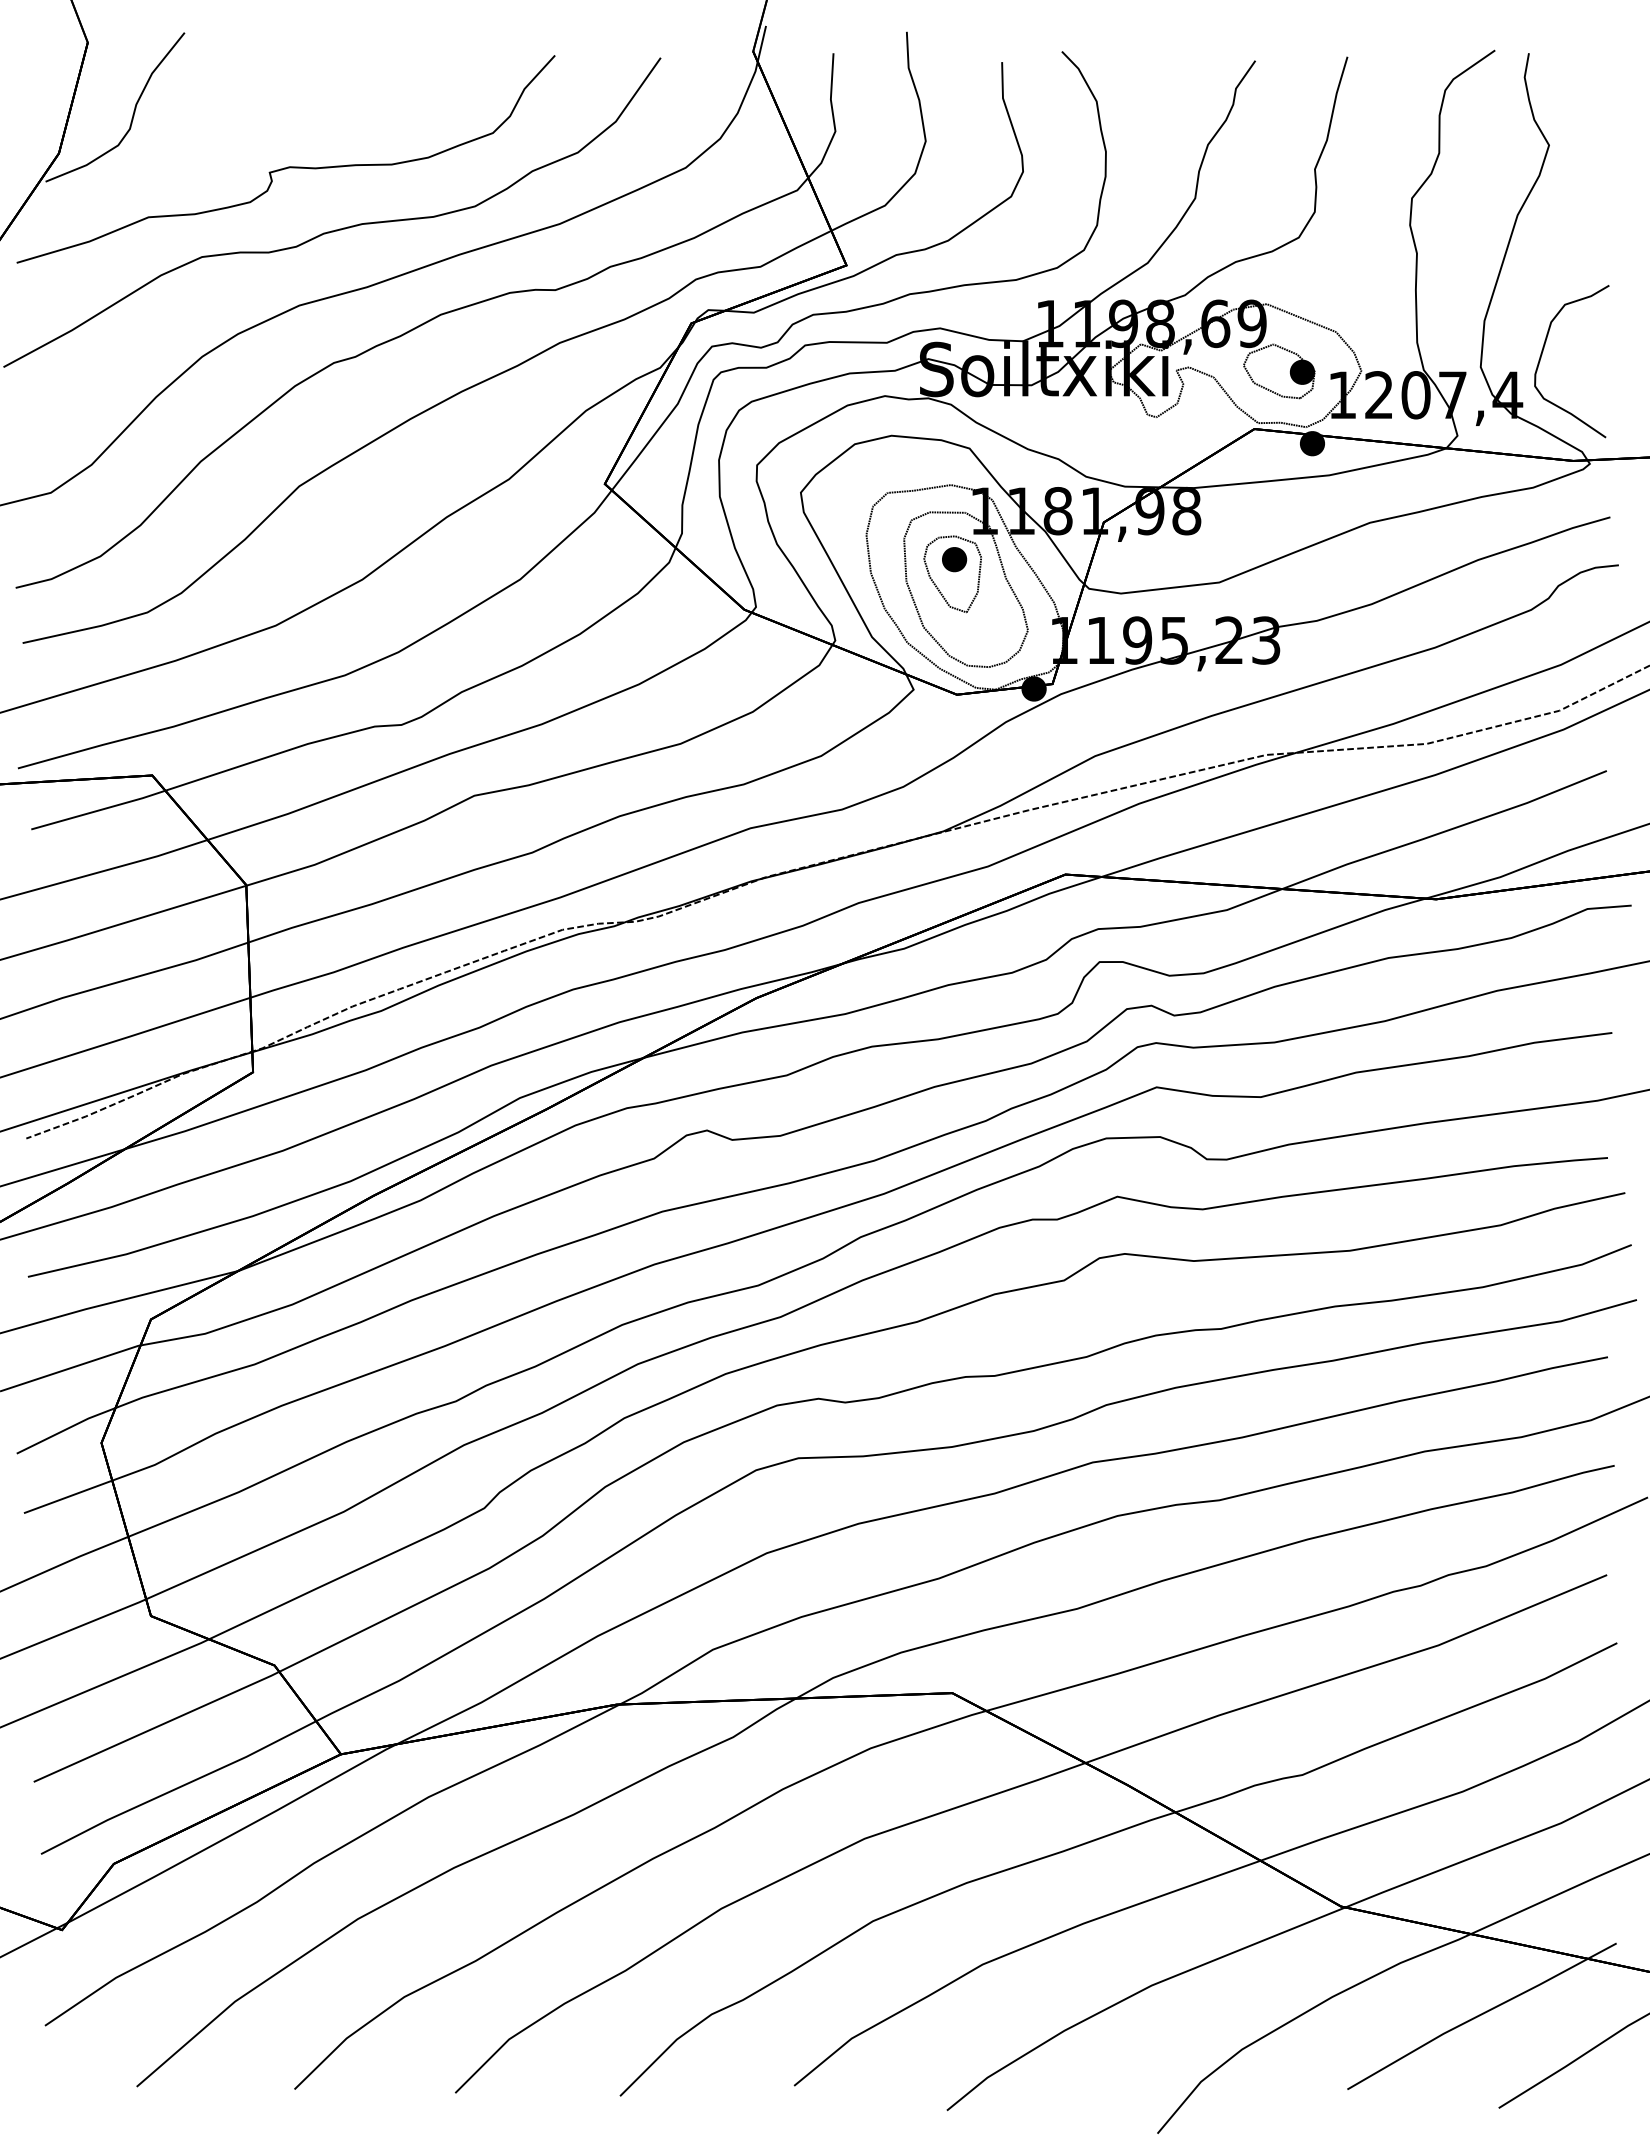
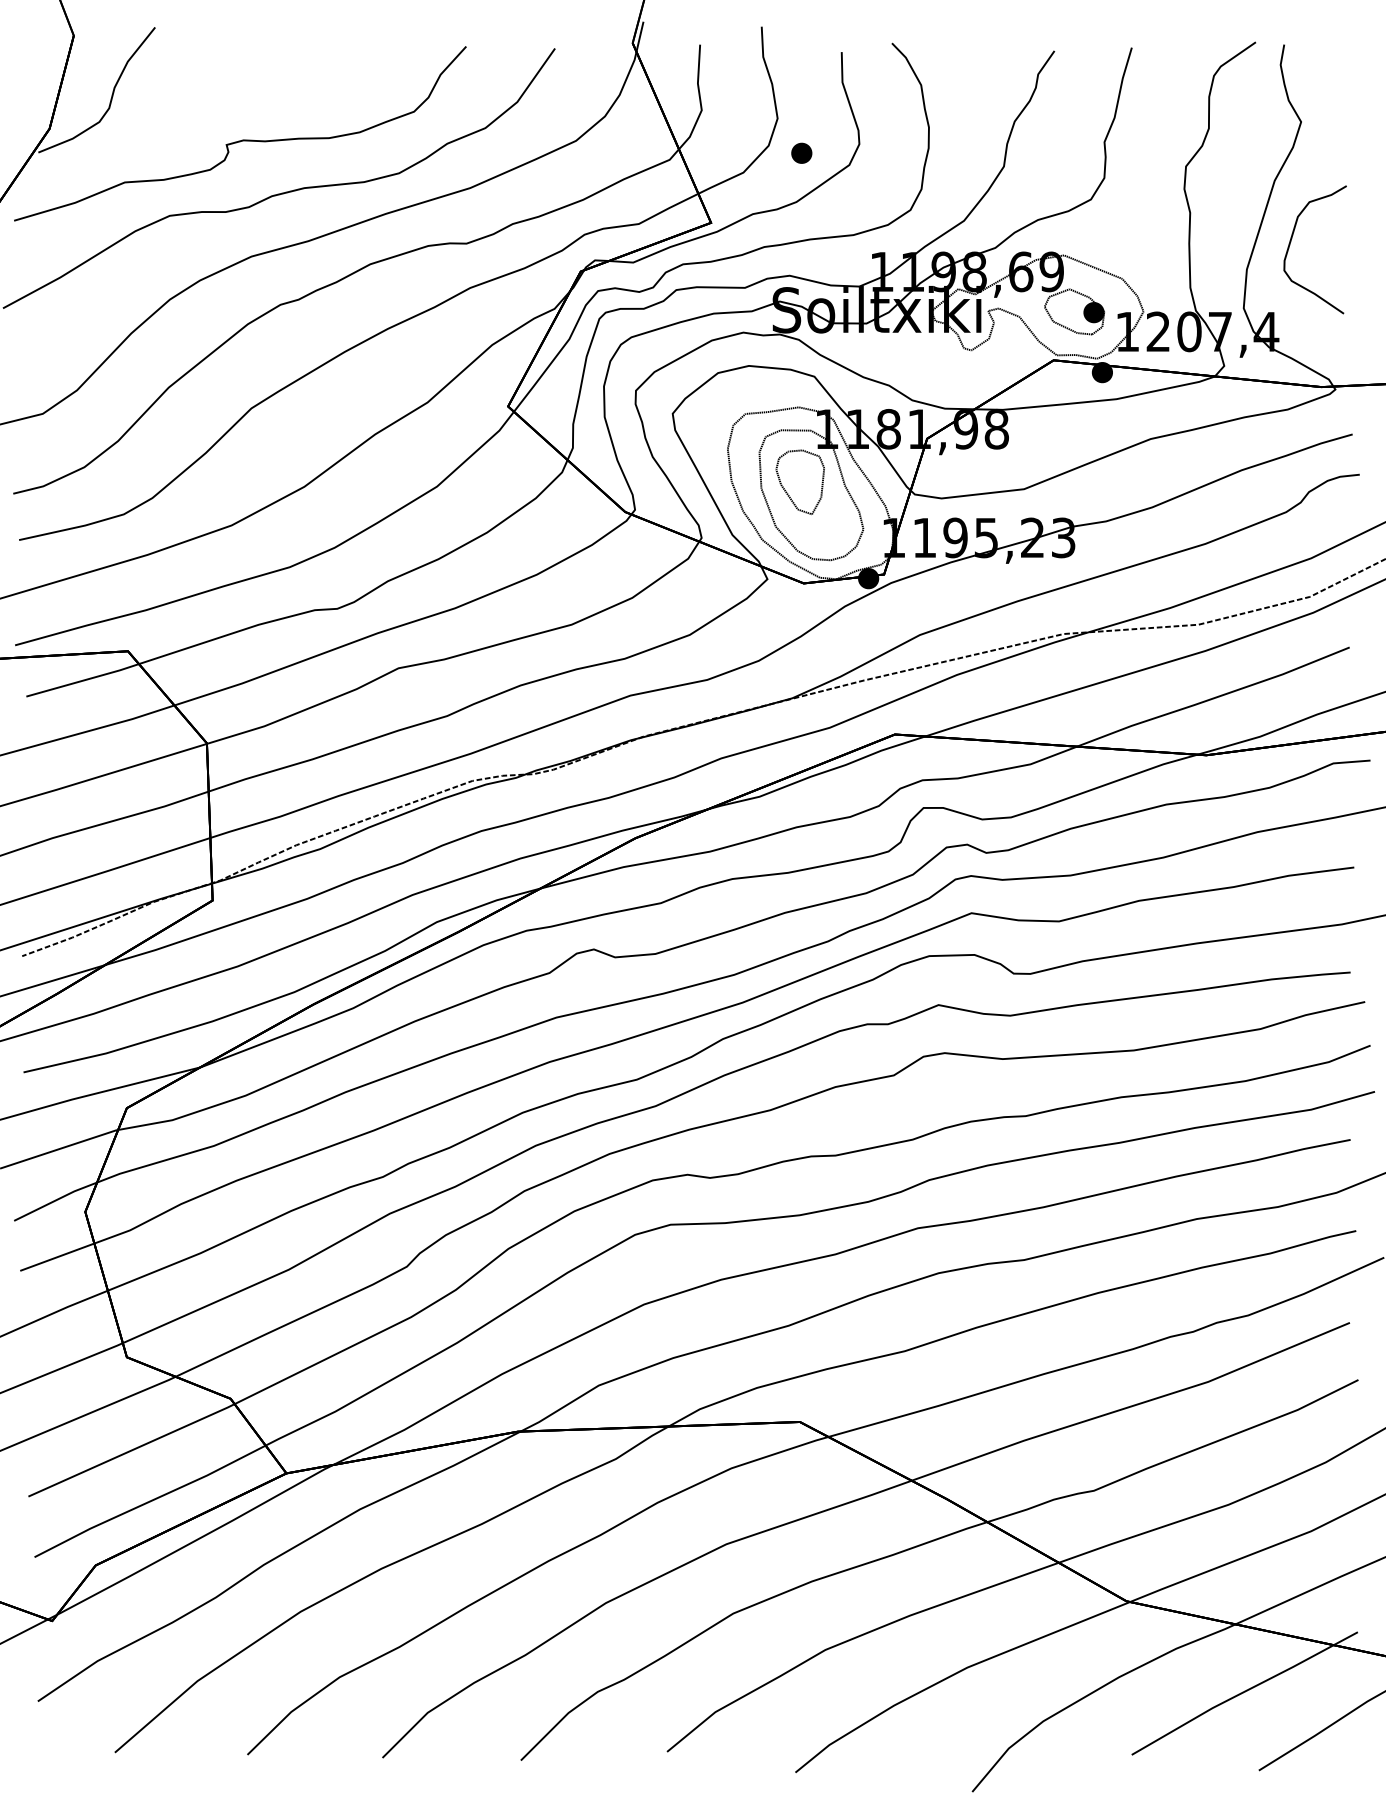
curve: (1542, 355) -> (1290, 244), moved
part: (954, 559) -> (801, 153), moved

